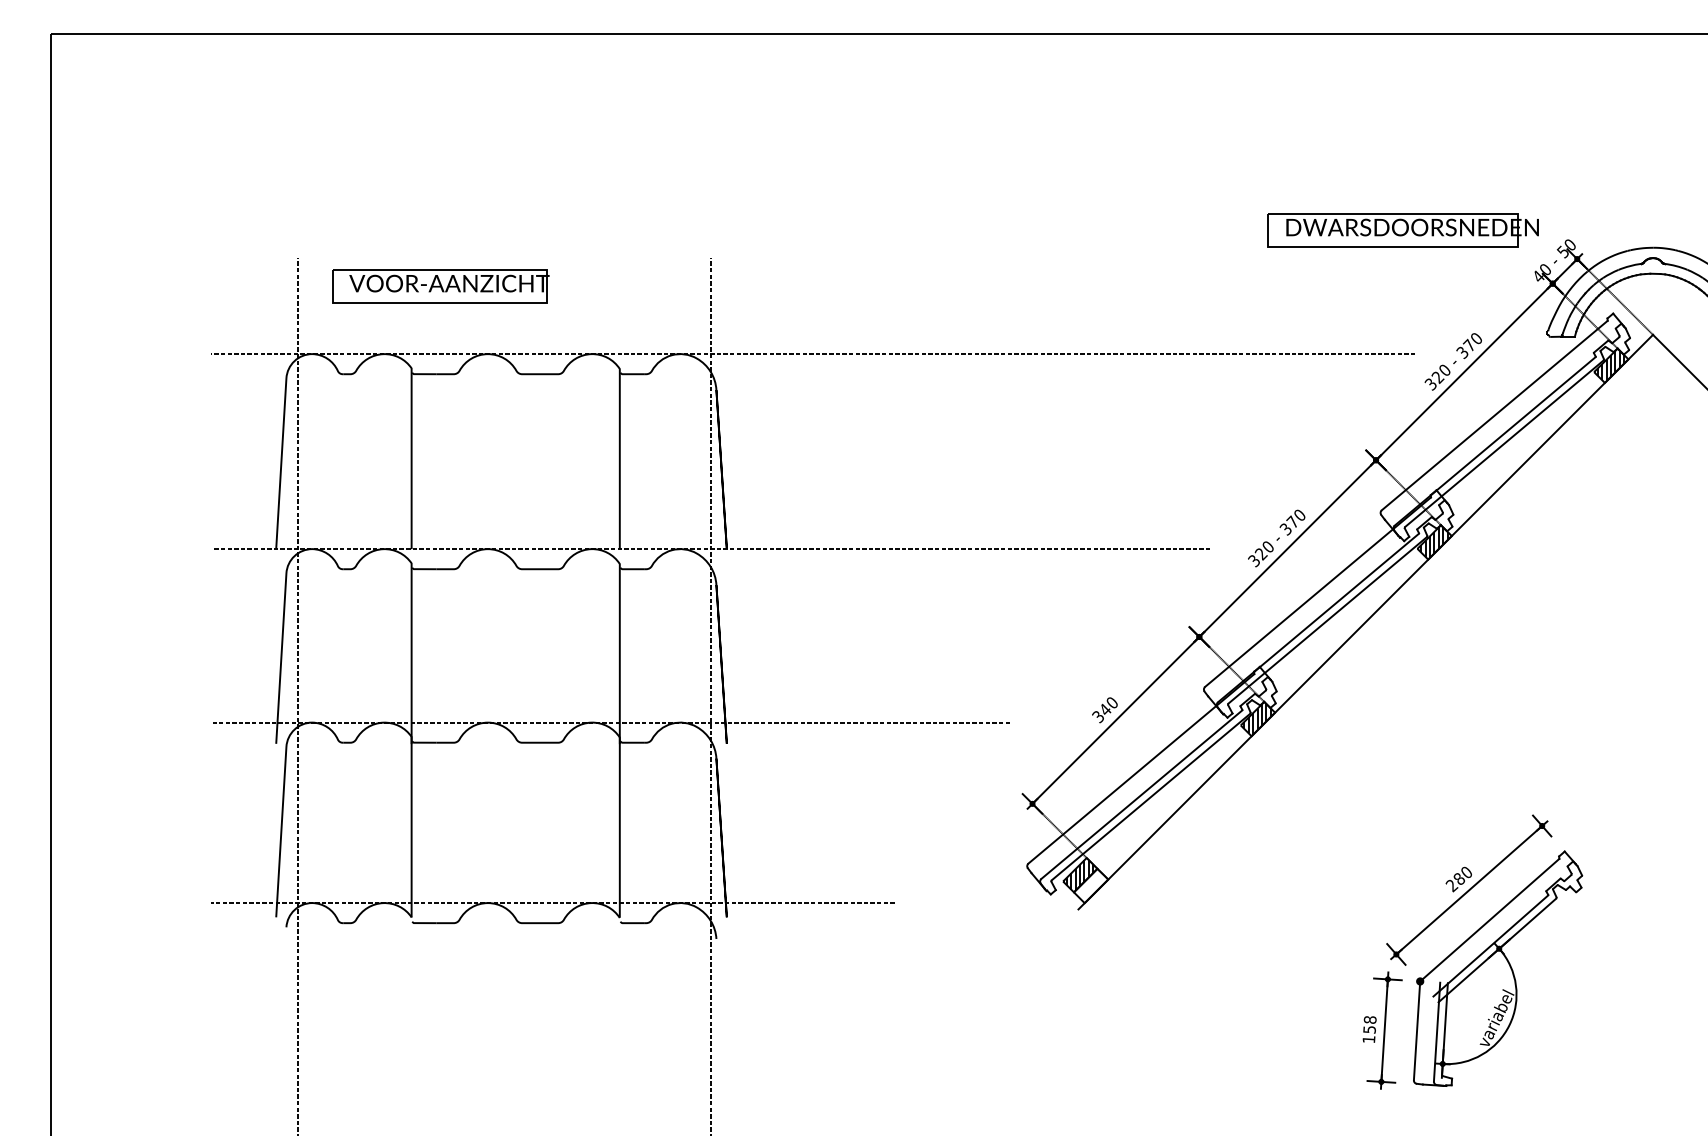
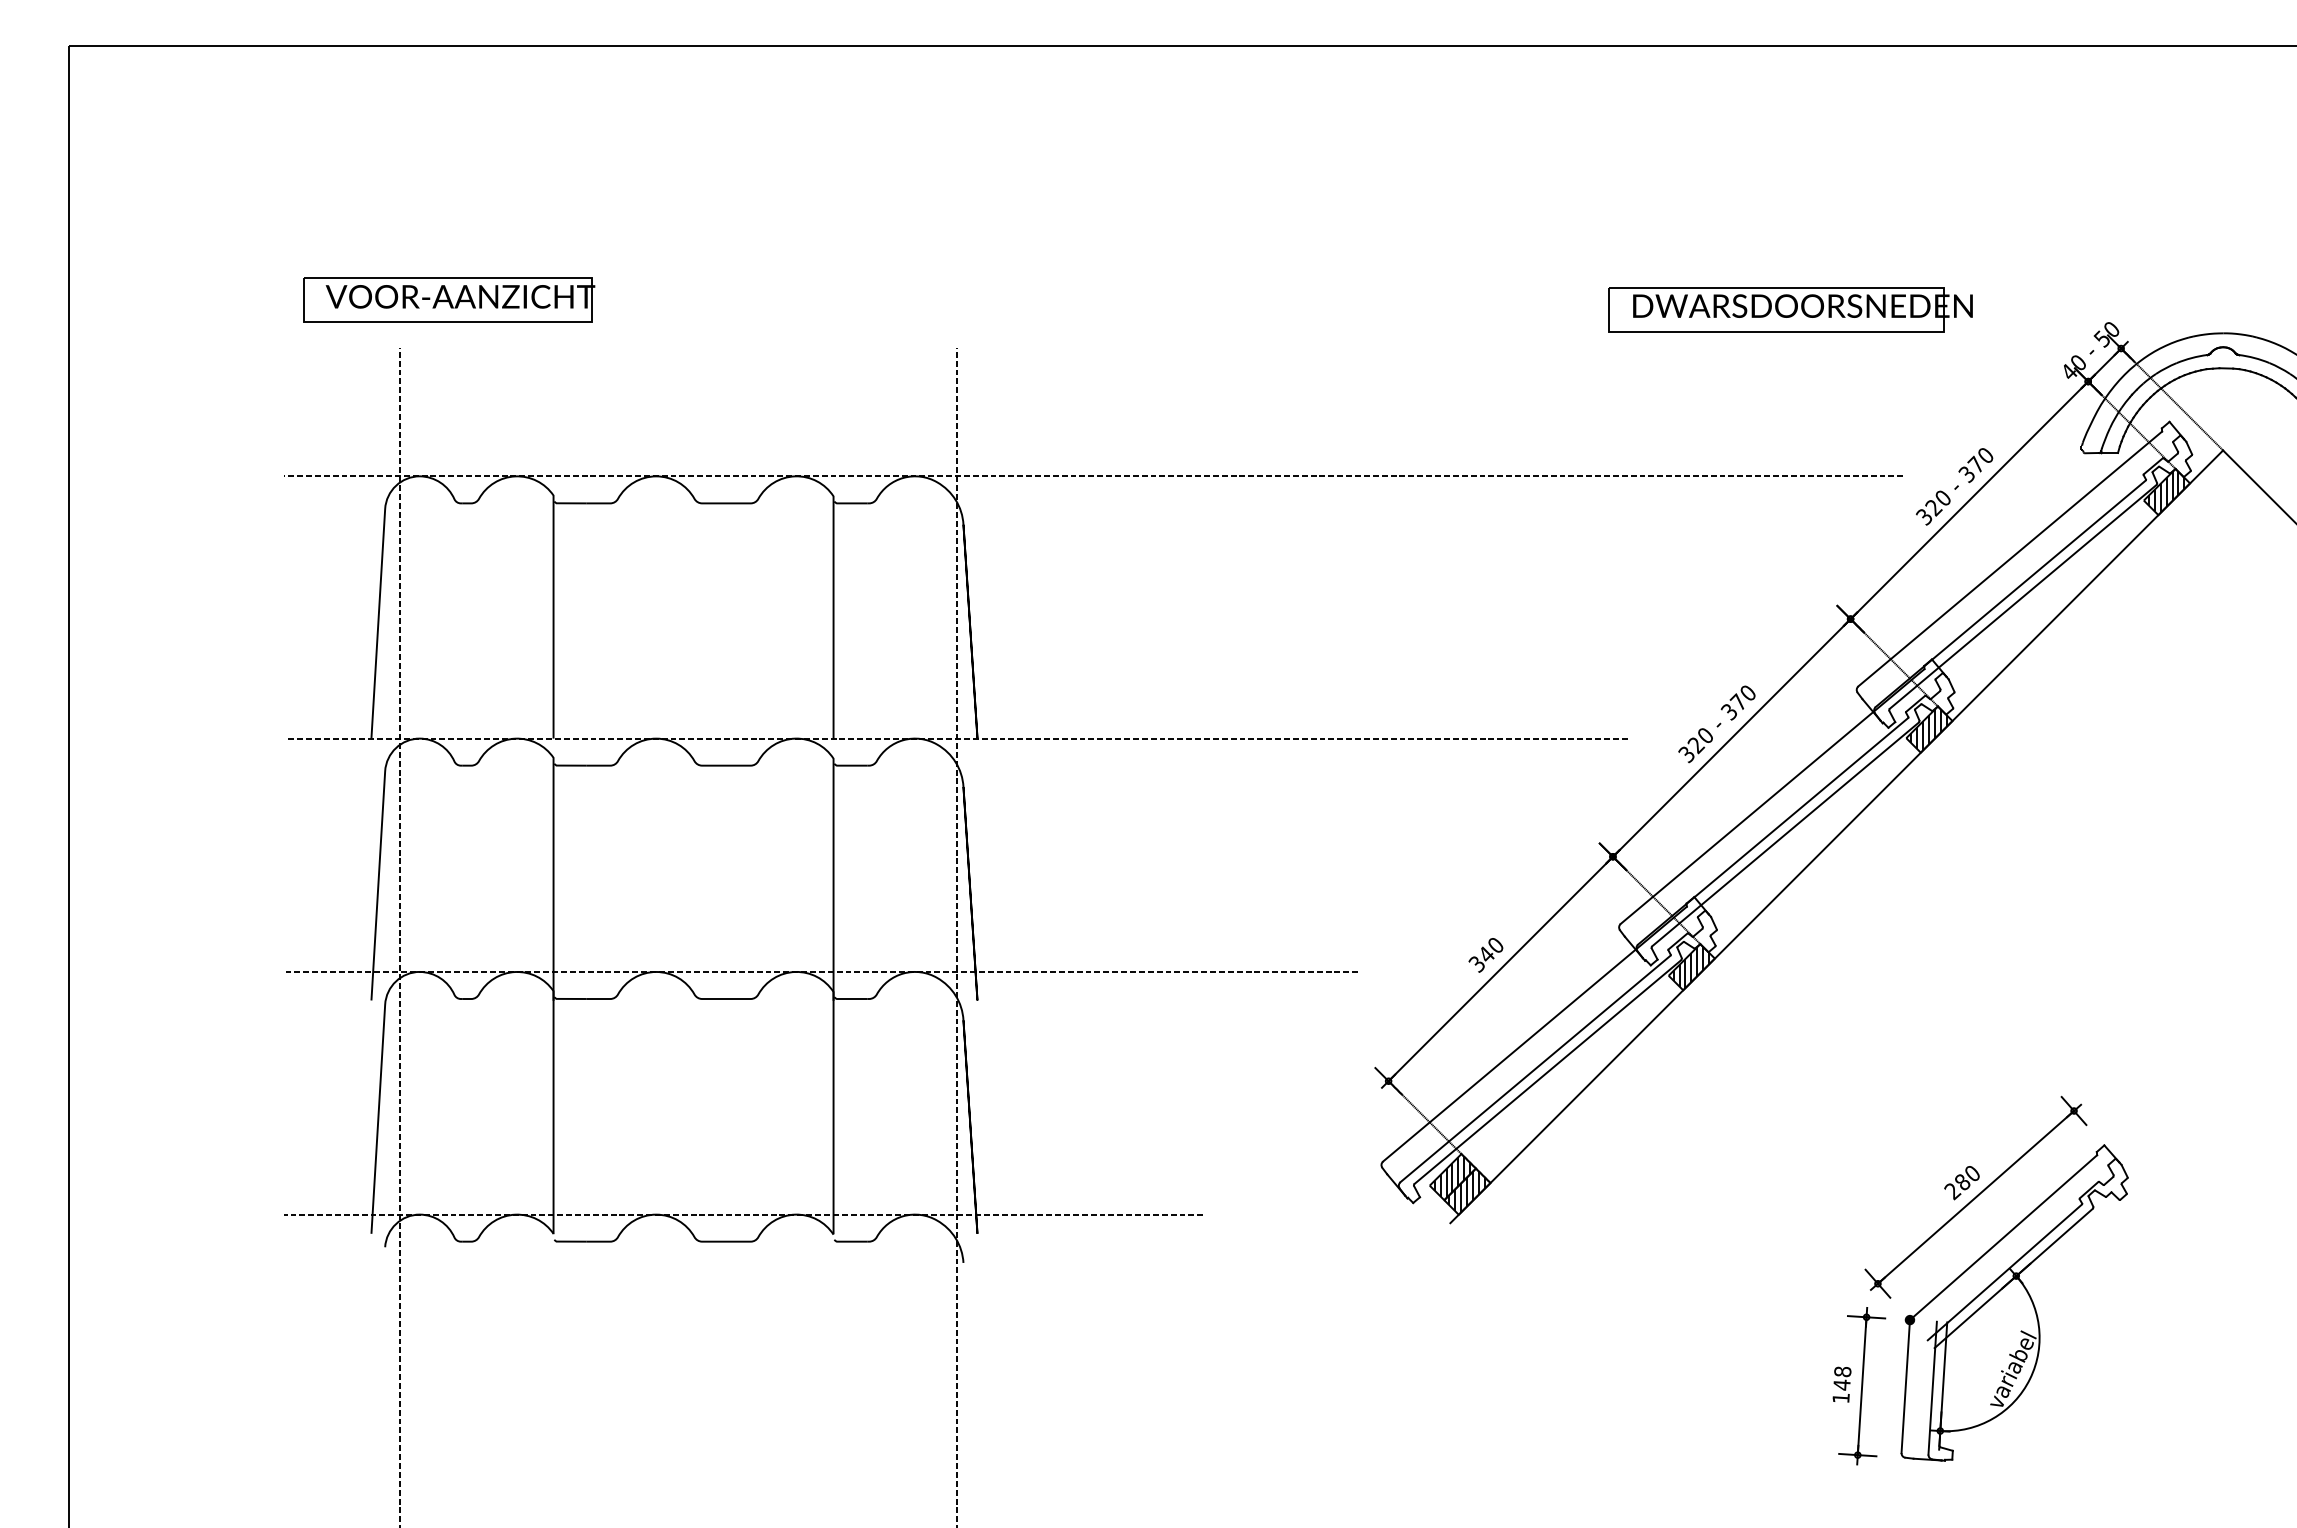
part: (1402, 230) -> (1789, 310), moved
part: (440, 286) -> (448, 300), moved
hatch: (1090, 885) -> (1466, 1191), added
text: (1369, 1029) -> (1841, 1384), 158 -> 148

